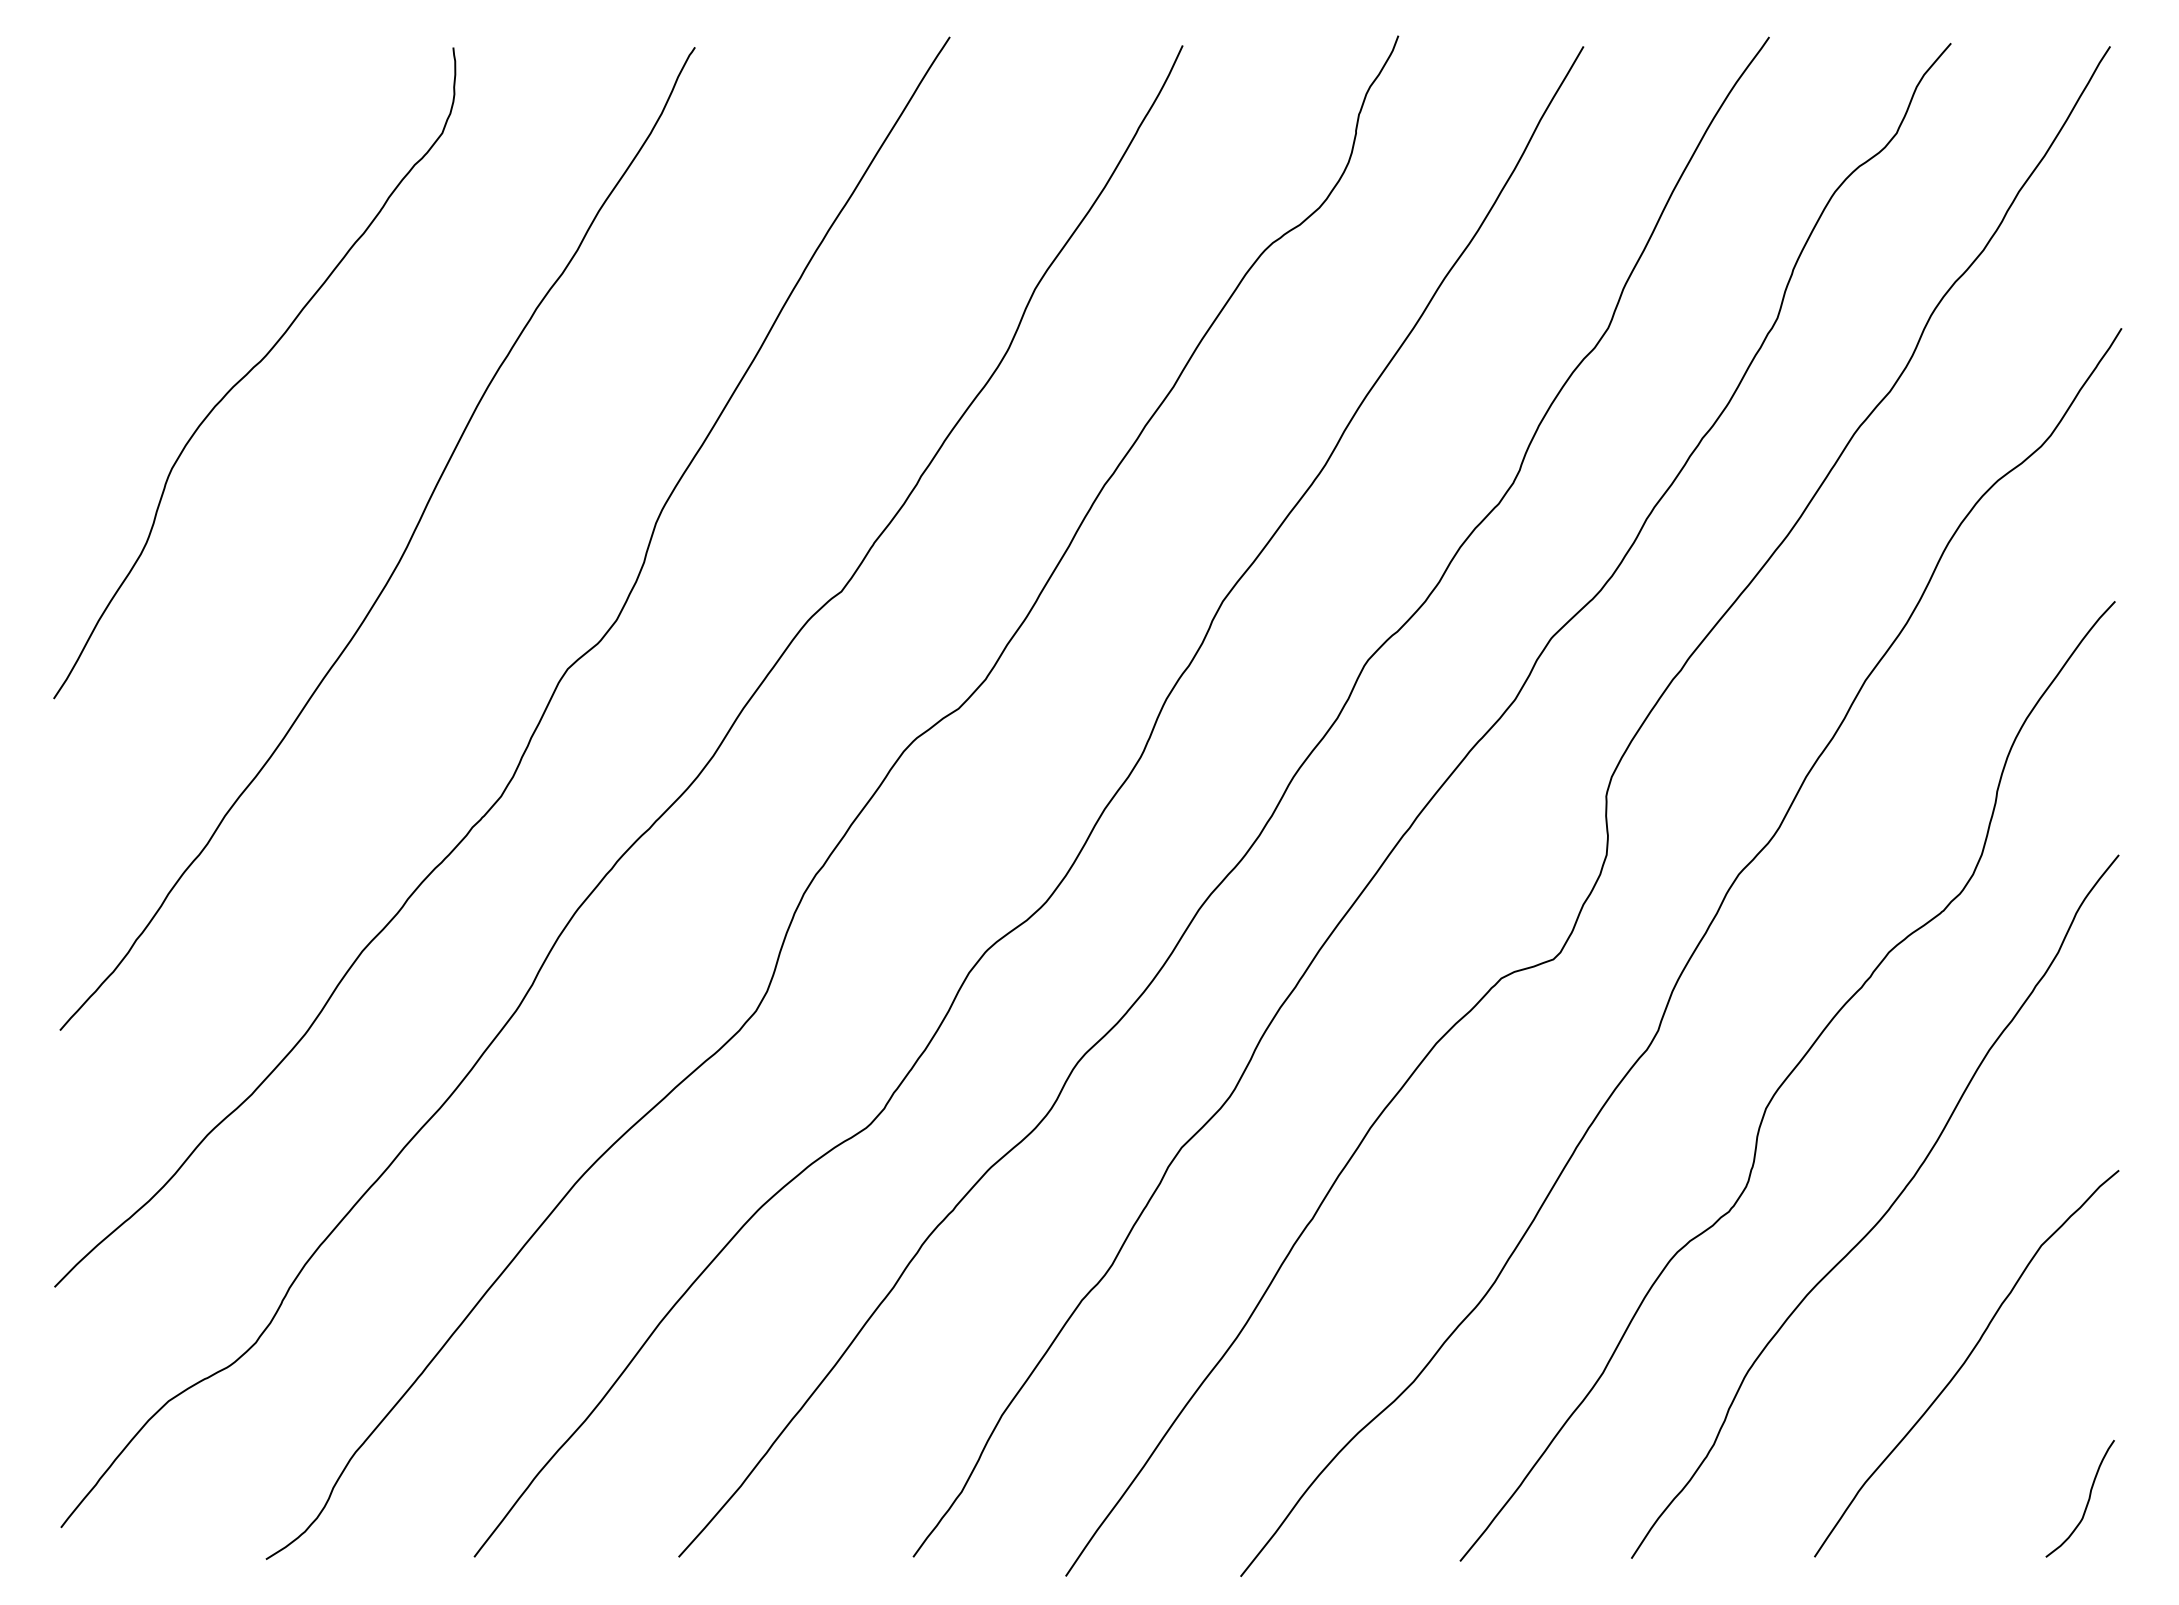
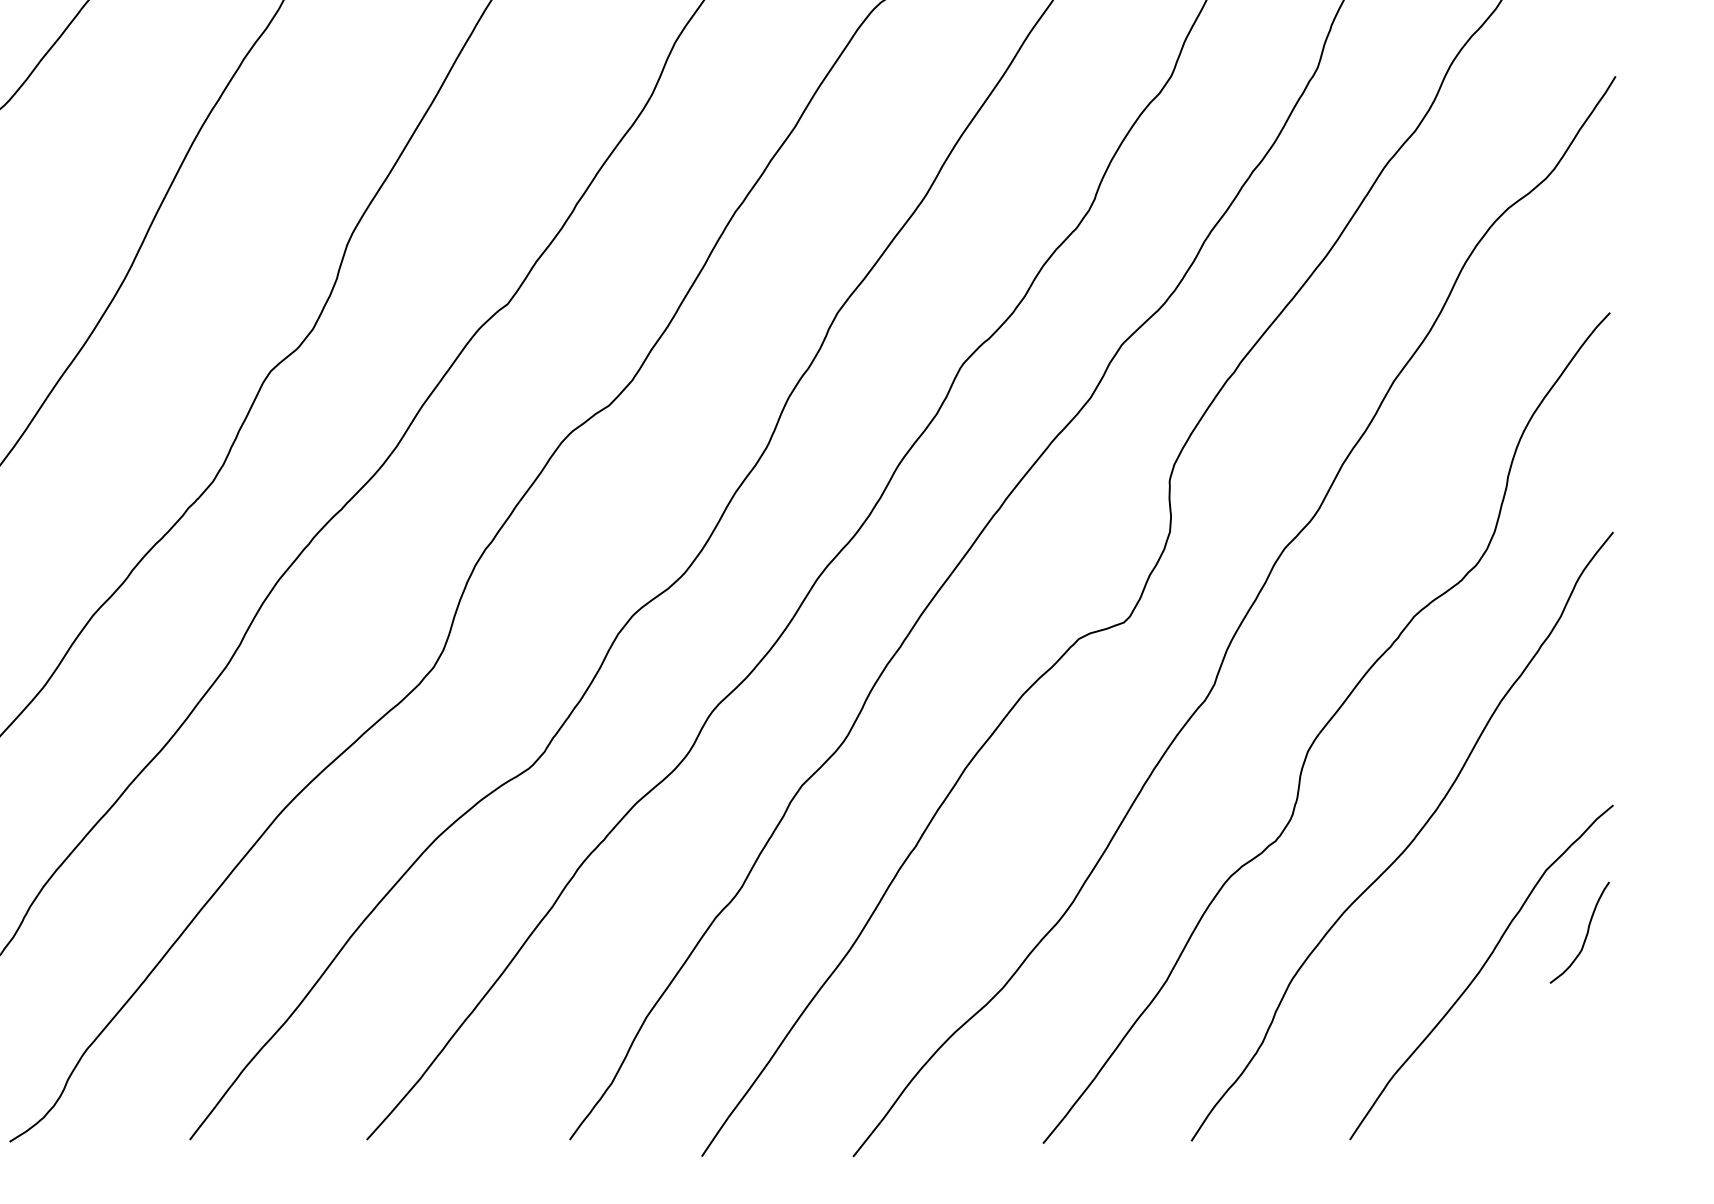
curve: (2087, 1500) -> (1586, 934), moved

